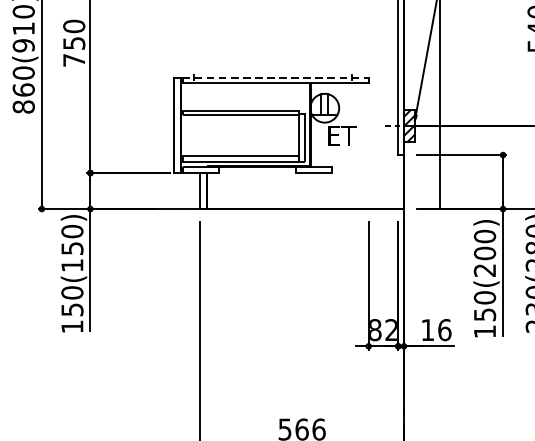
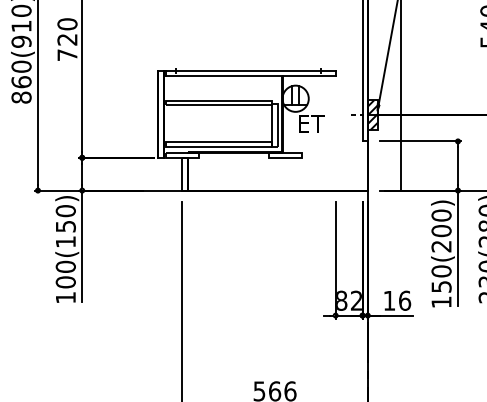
text: (74, 43) -> (67, 39), 750 -> 720
line: (275, 77) -> (250, 70), dashed -> solid
text: (72, 309) -> (65, 282), 150(150) -> 100(150)

